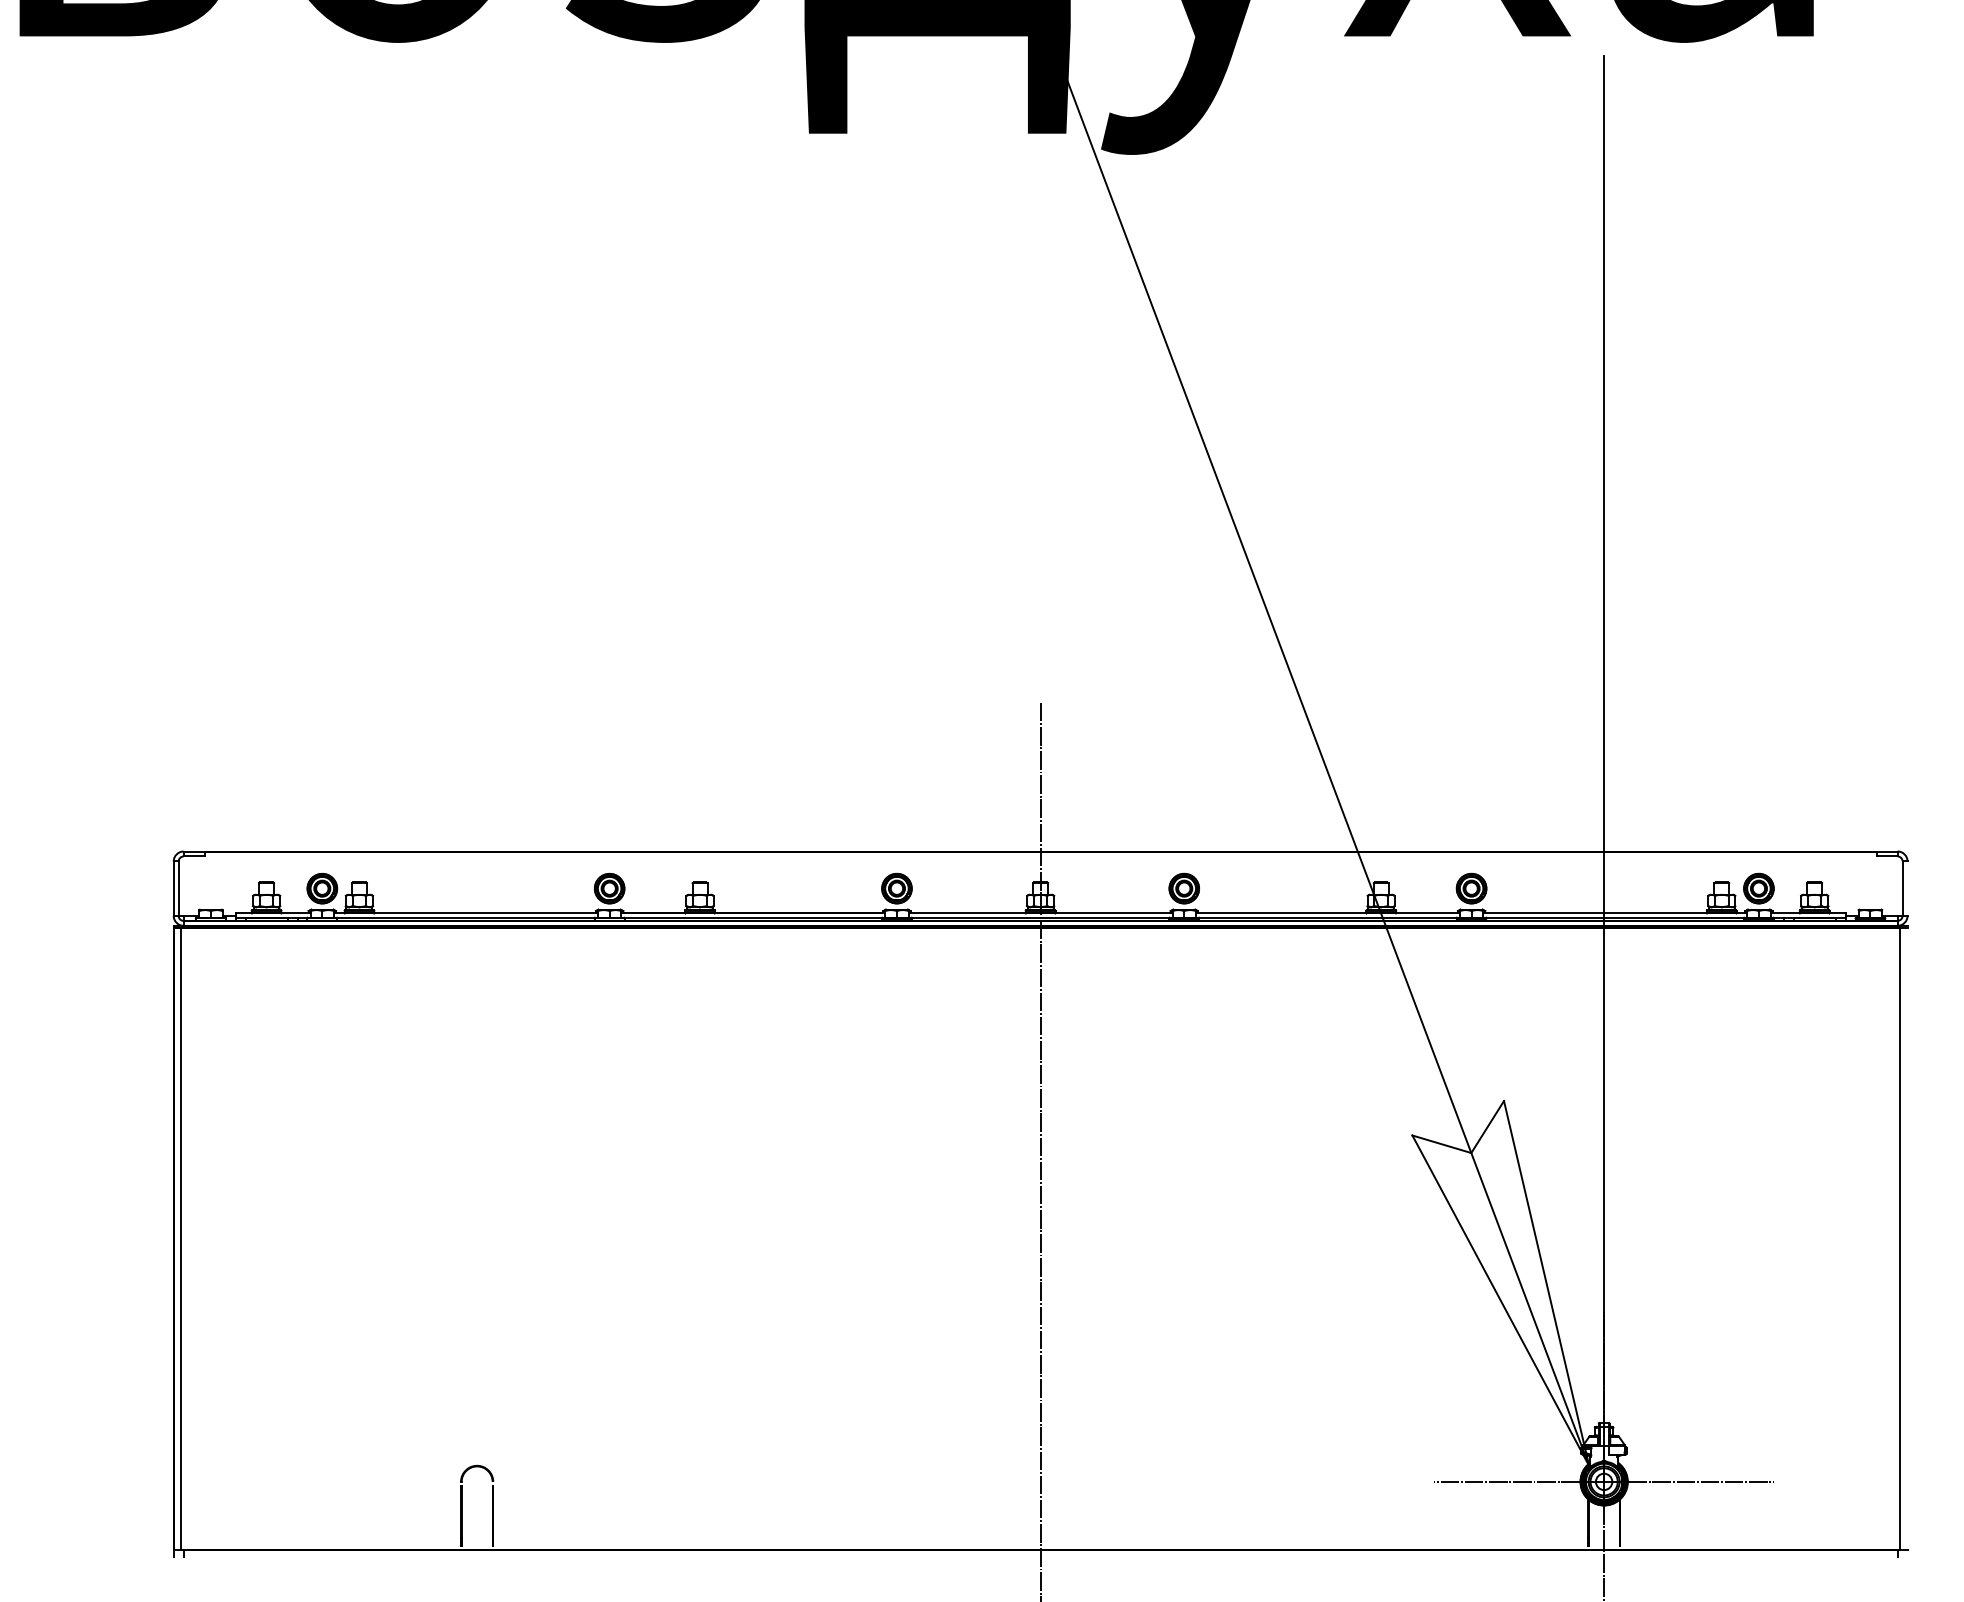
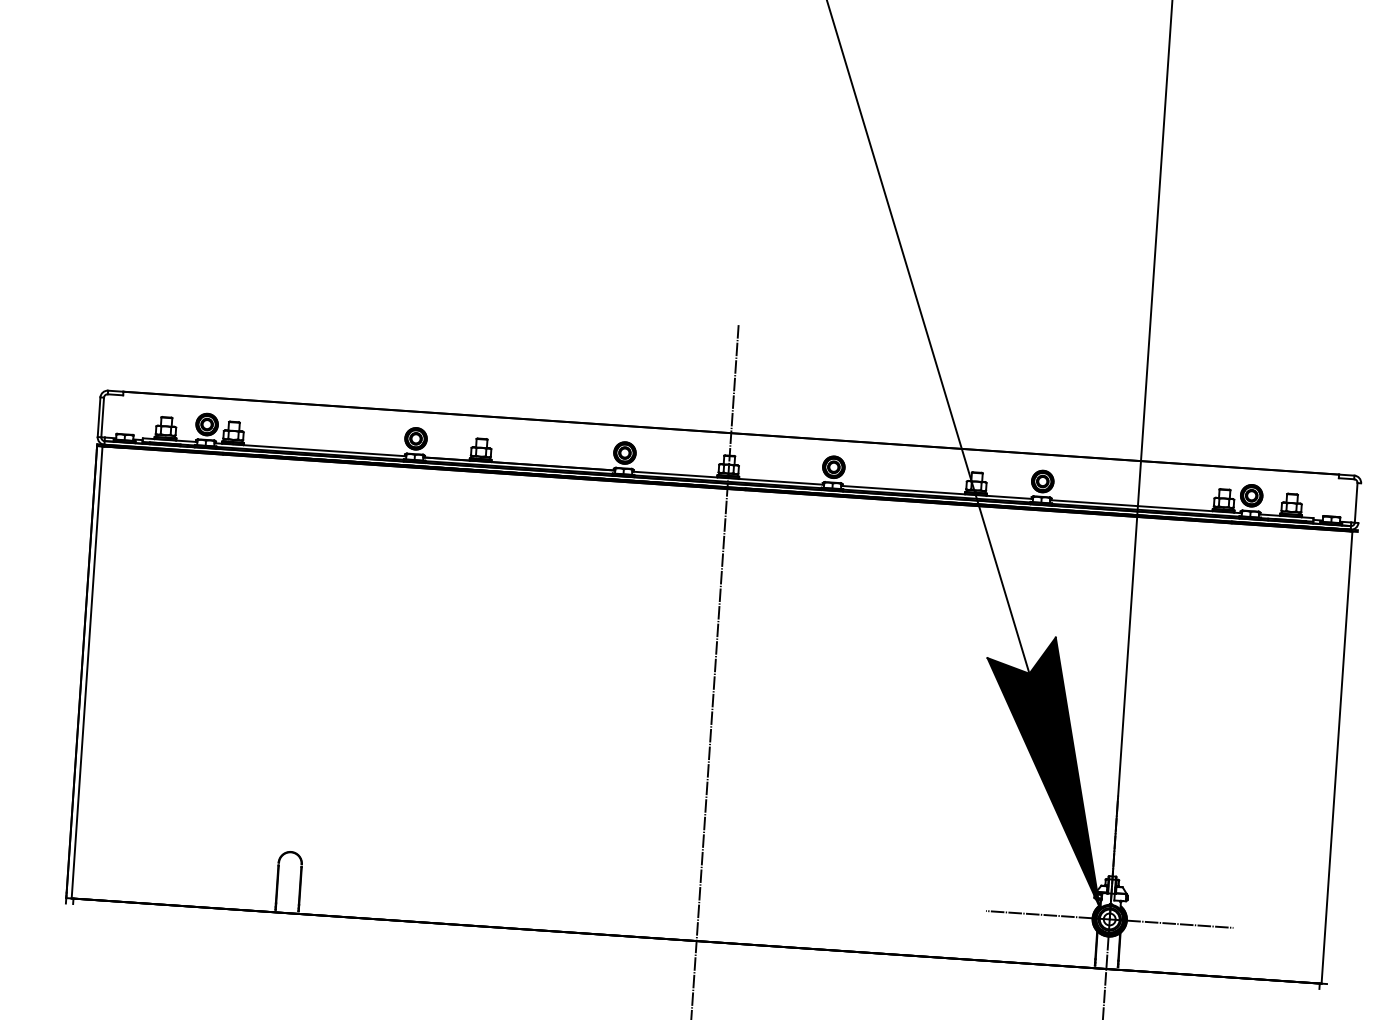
fill: (1500, 1283) -> (1044, 770), added

